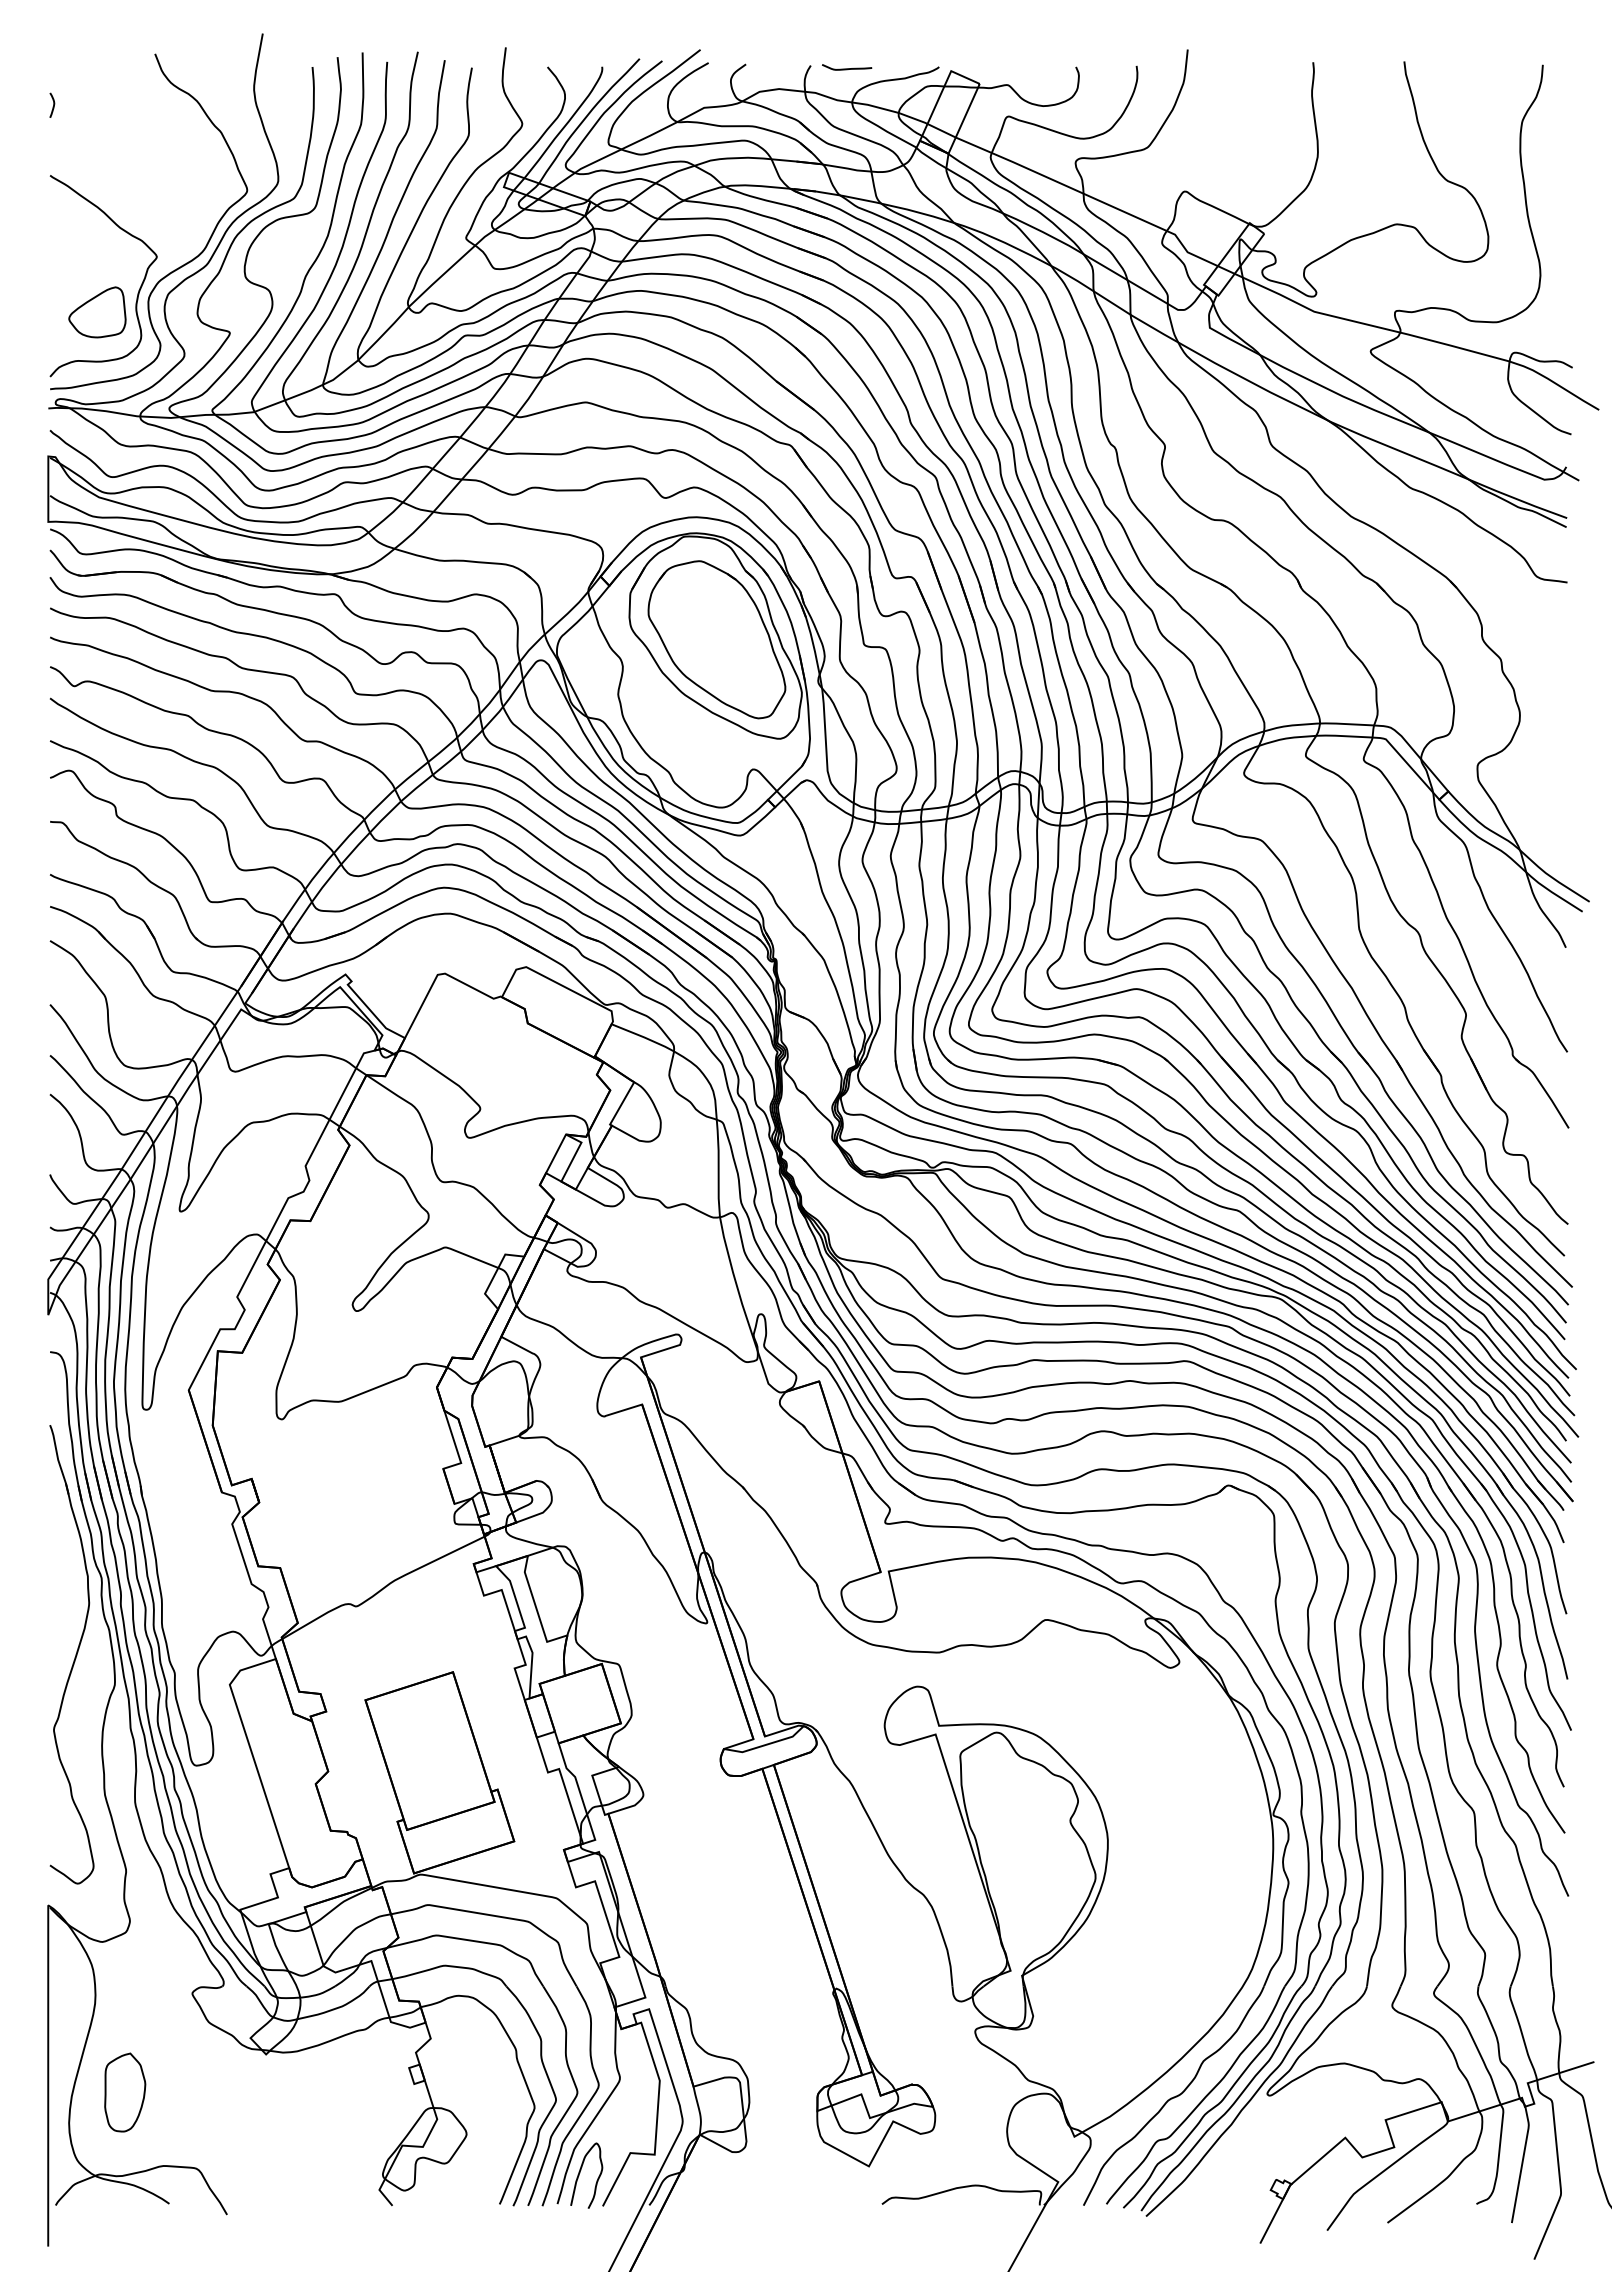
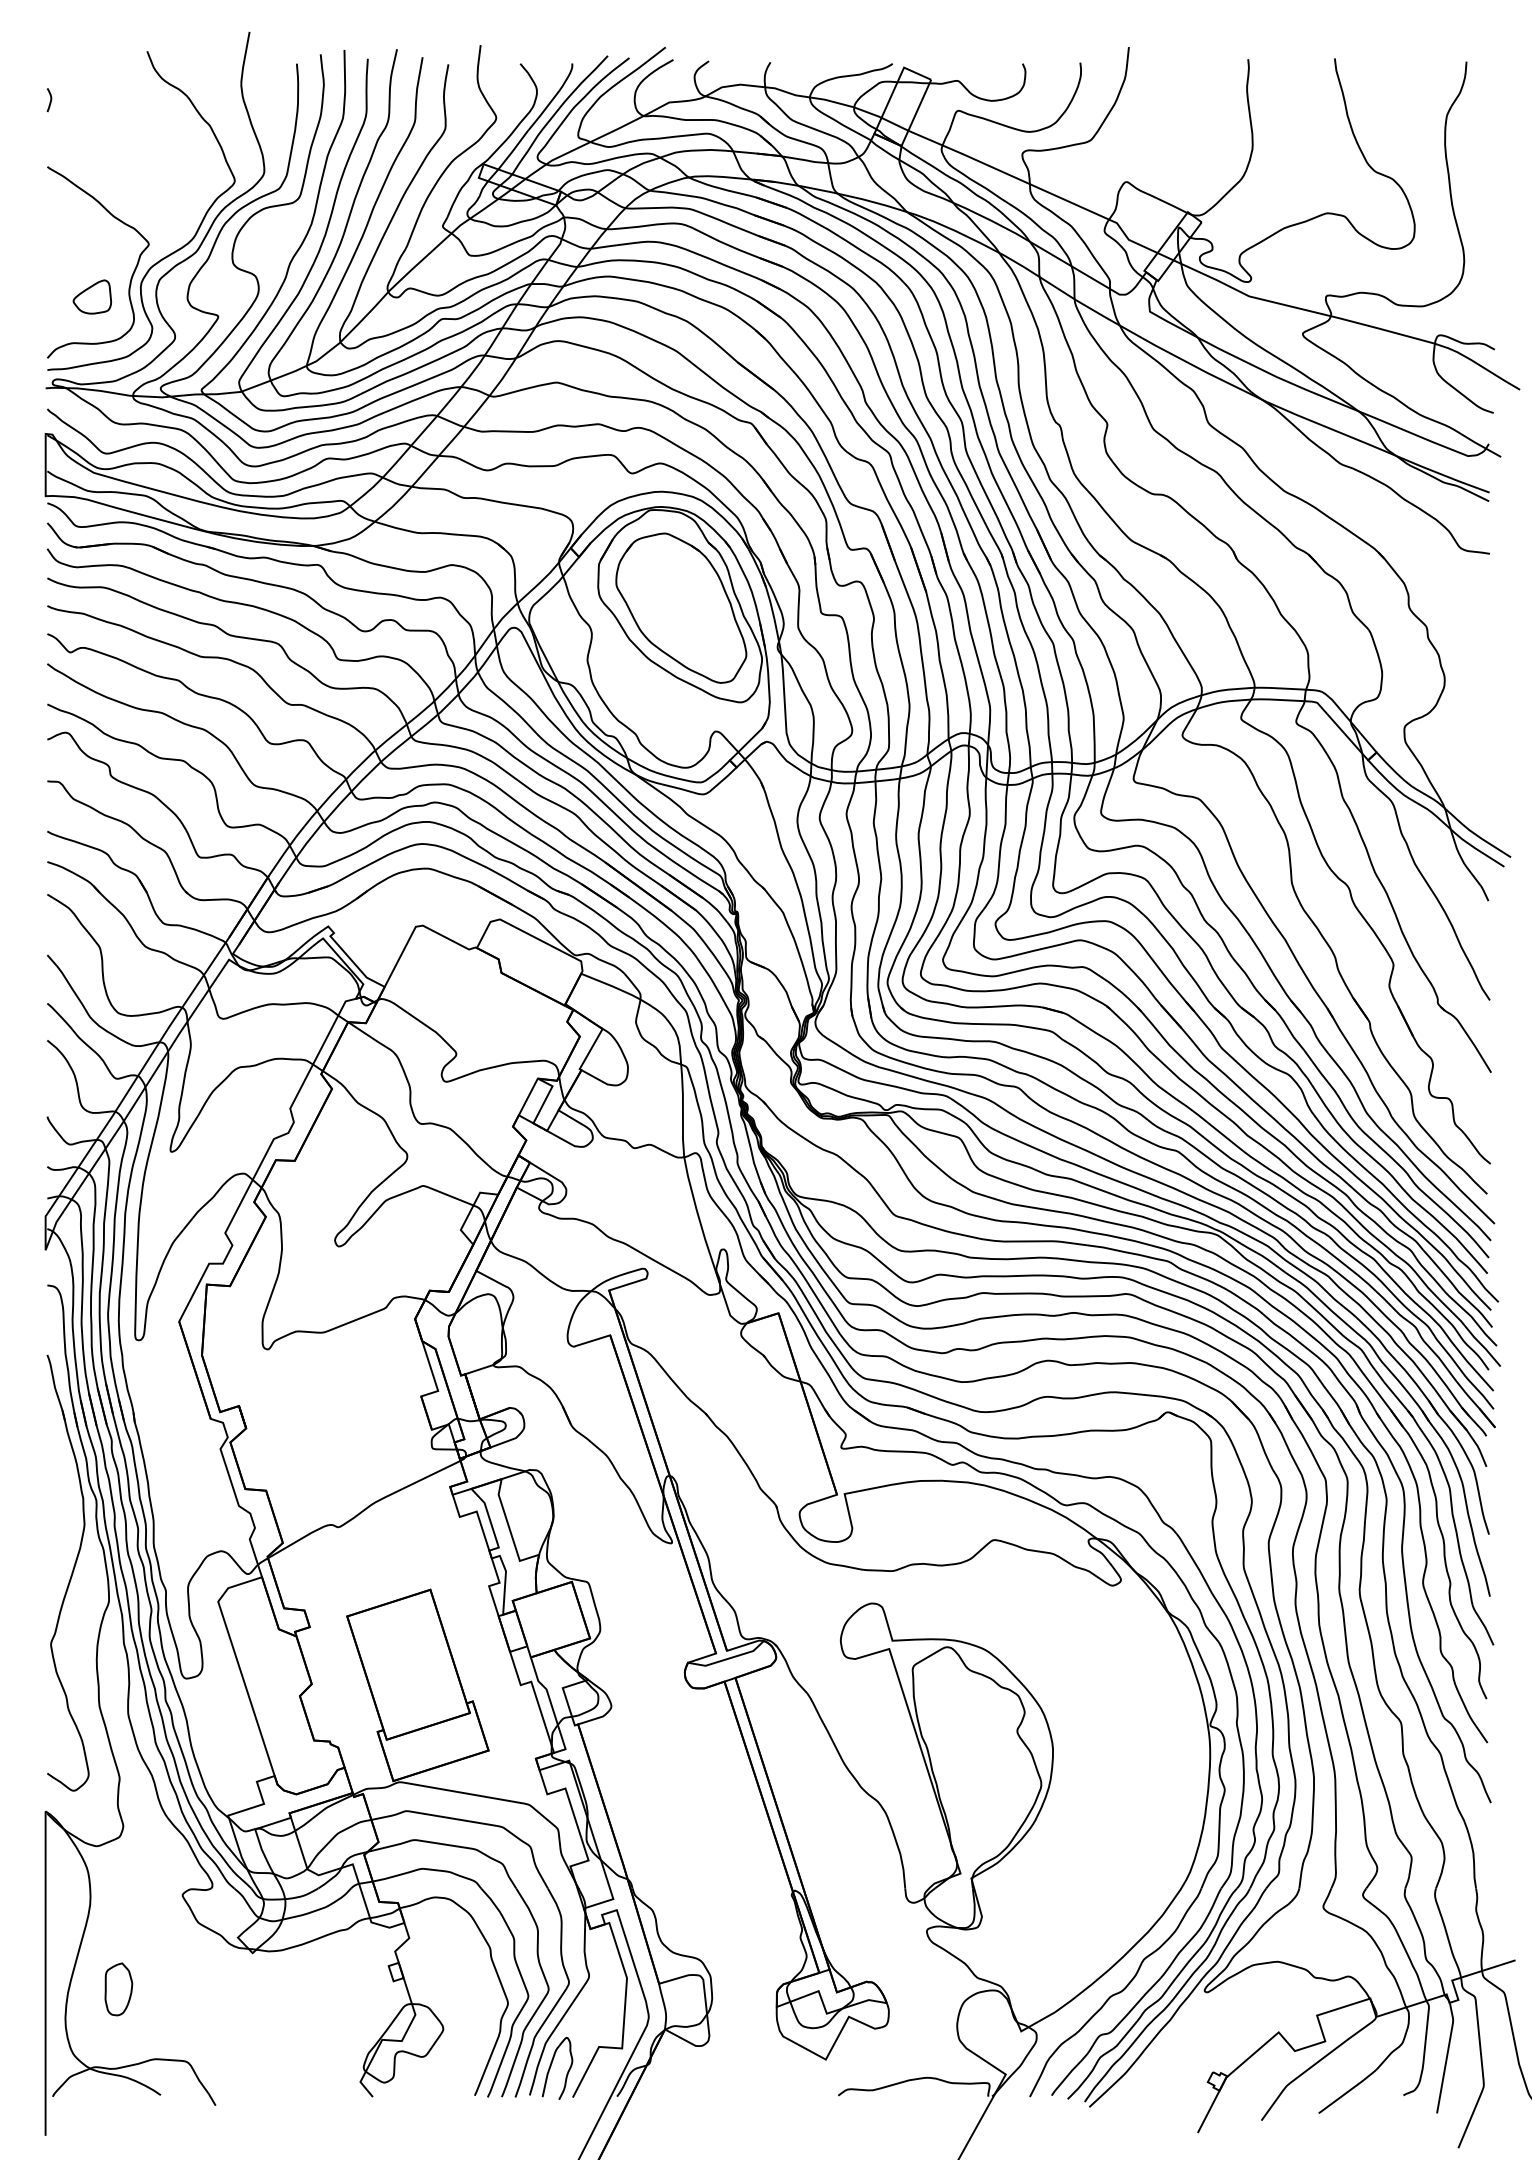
curve: (847, 68) -> (805, 65), removed
part: (97, 312) -> (92, 297), size x0.7
part: (125, 2092) -> (119, 1989), size x0.7

